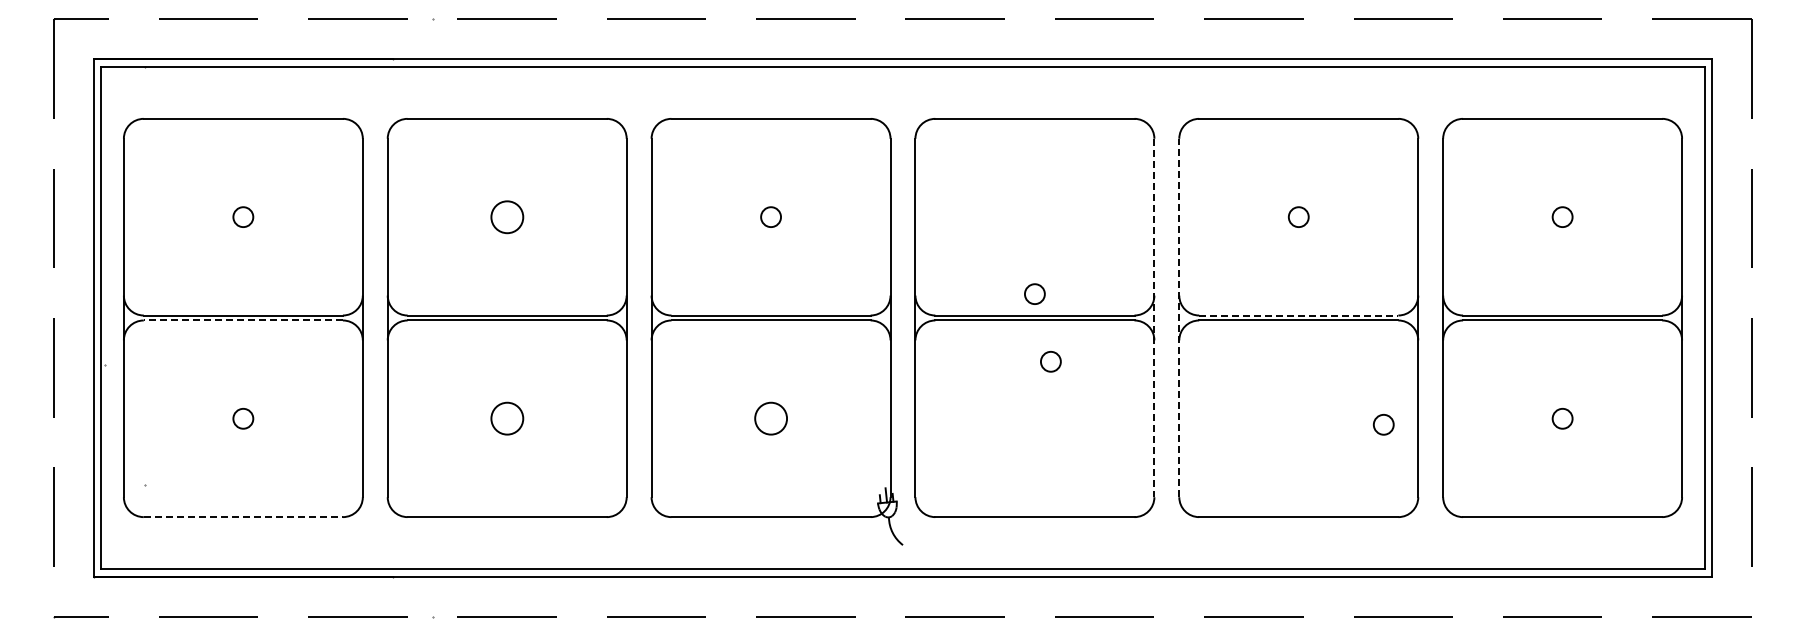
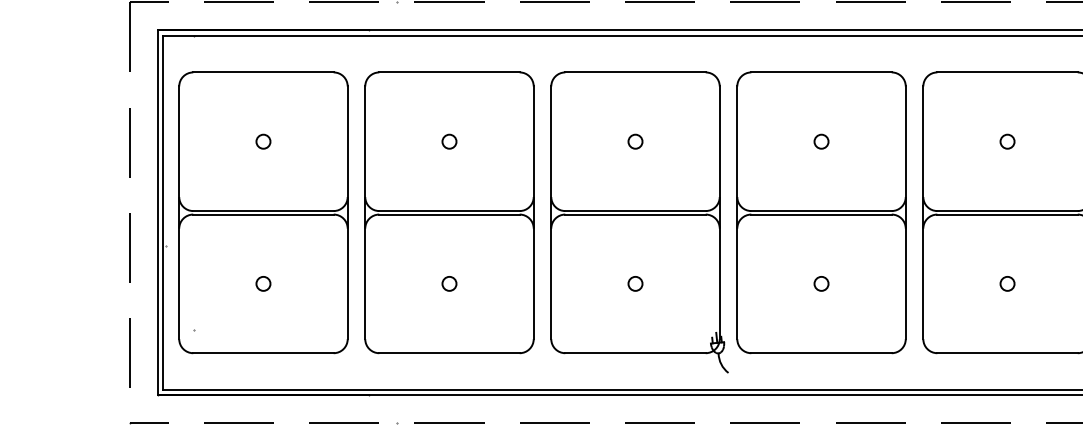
circle: (506, 216) -> (448, 141), size x0.62
circle: (1034, 293) -> (821, 141), moved
line: (1298, 315) -> (1007, 211), dashed -> solid
line: (1179, 317) -> (923, 212), dashed -> solid
line: (1154, 318) -> (905, 213), dashed -> solid
line: (243, 320) -> (263, 214), dashed -> solid
circle: (1050, 361) -> (821, 283), moved
circle: (506, 418) -> (448, 283), size x0.62
circle: (770, 418) -> (635, 283), size x0.62
circle: (1383, 424) -> (1007, 283), moved
line: (243, 517) -> (263, 353), dashed -> solid

